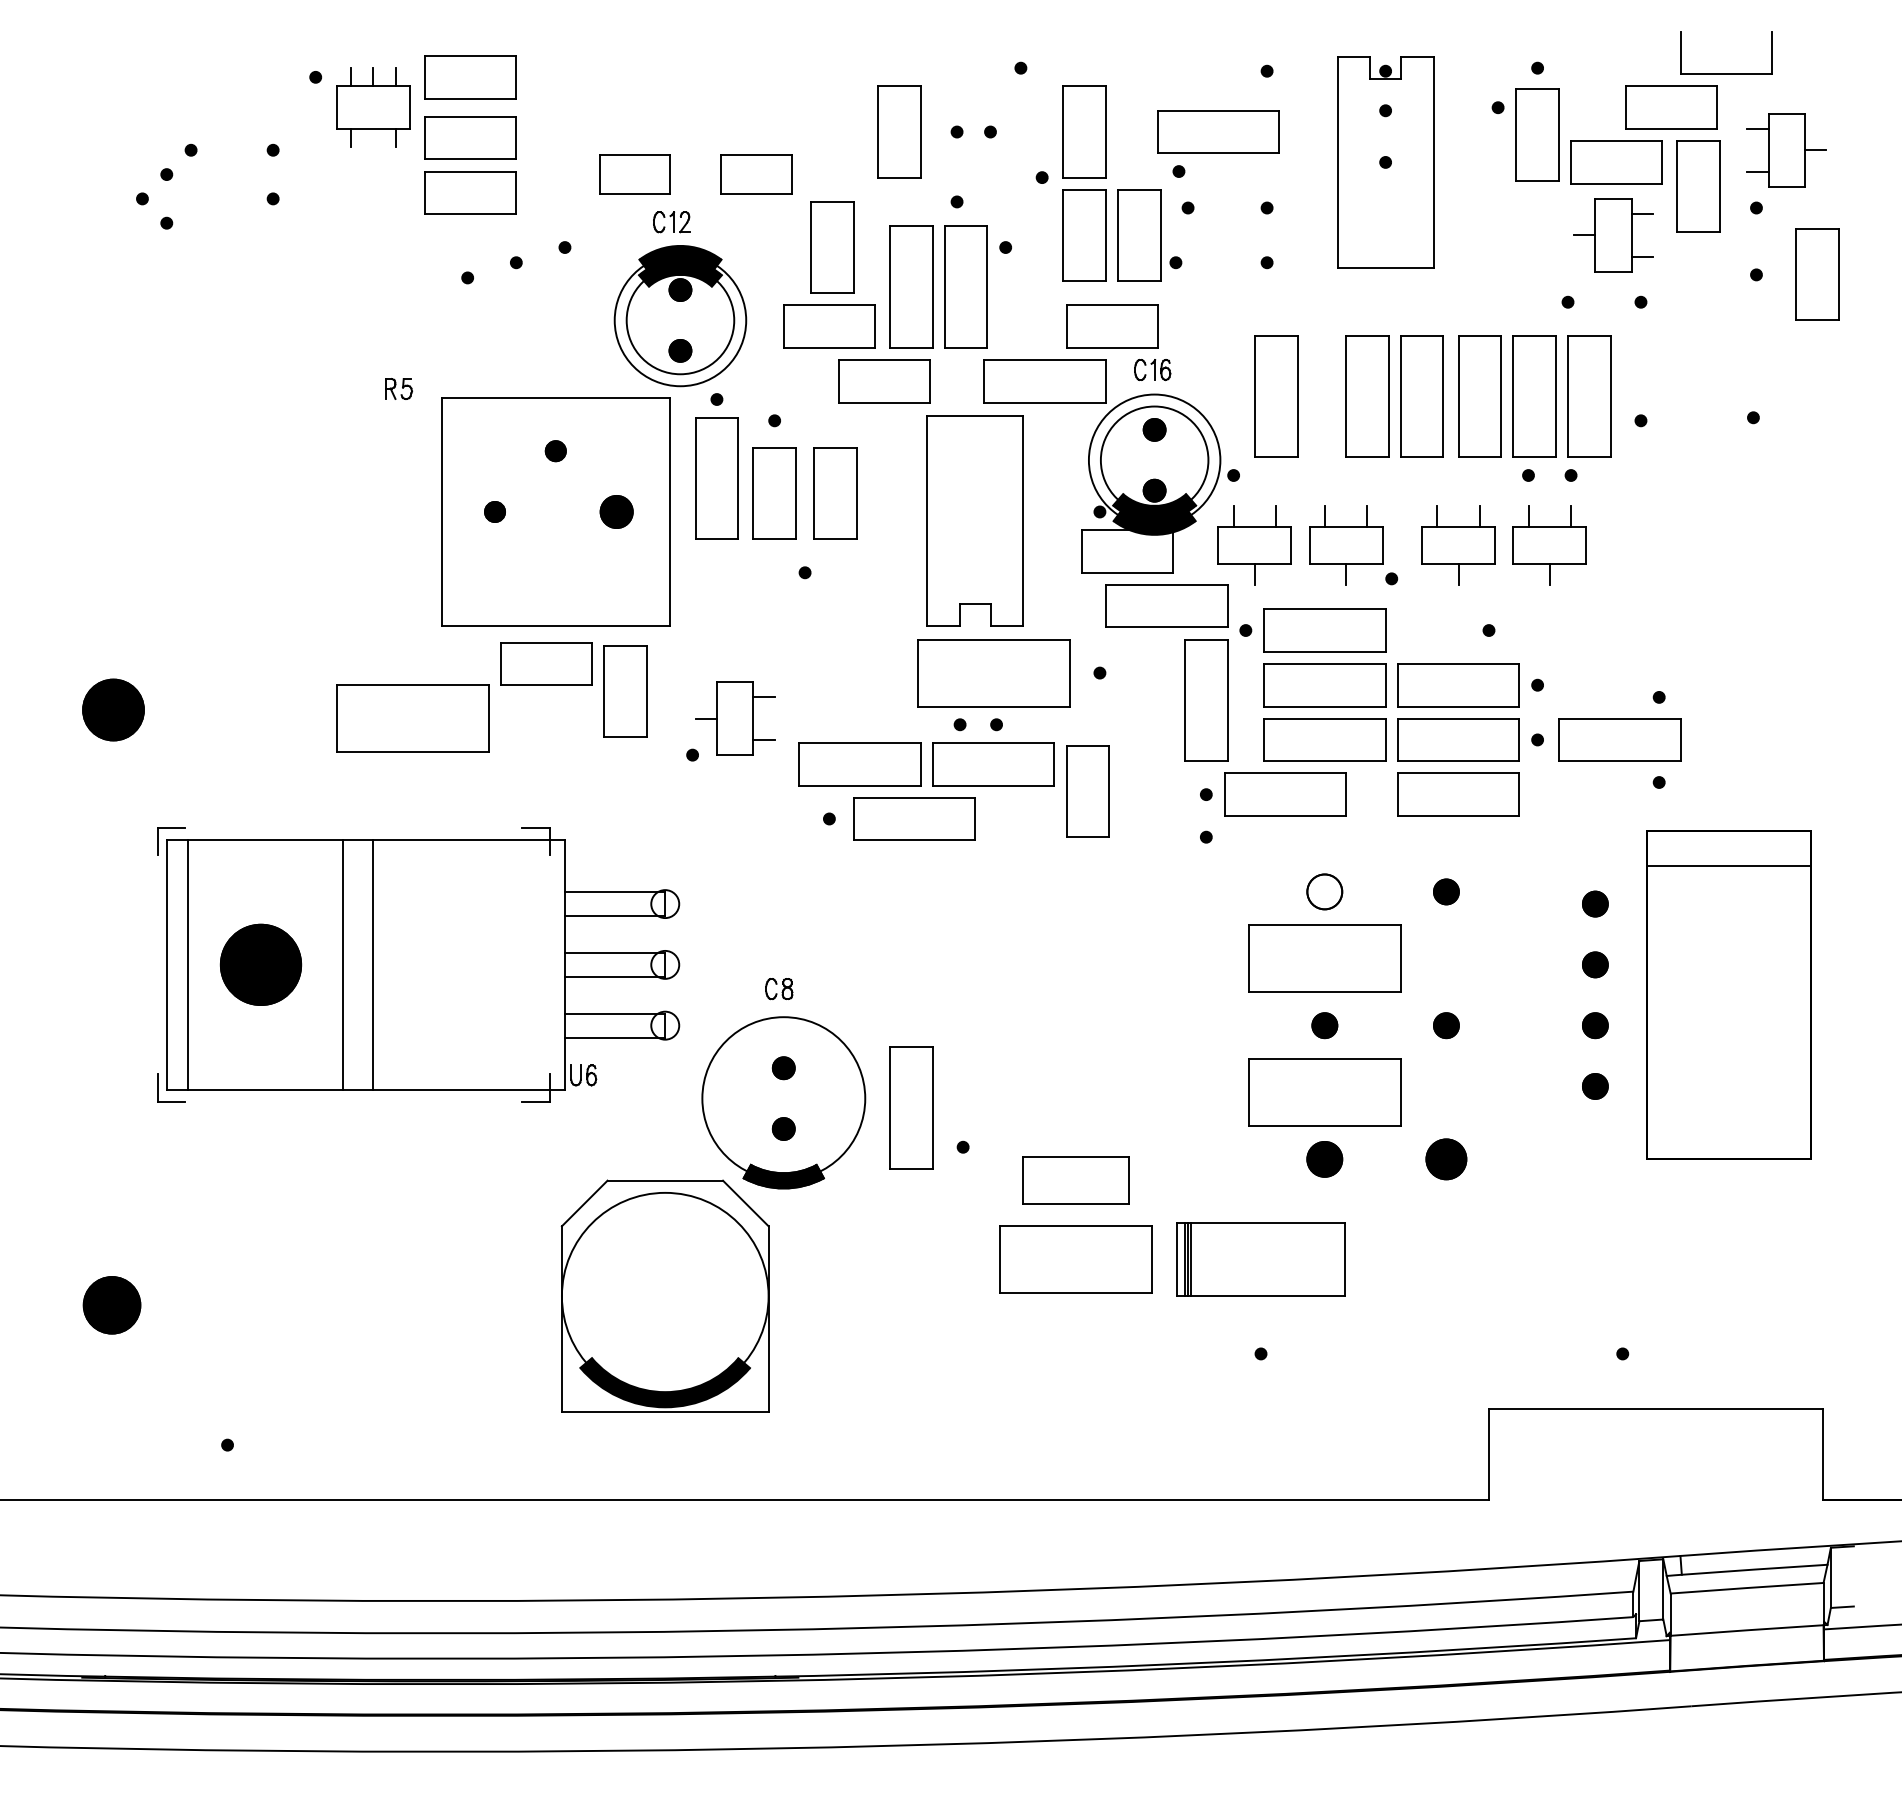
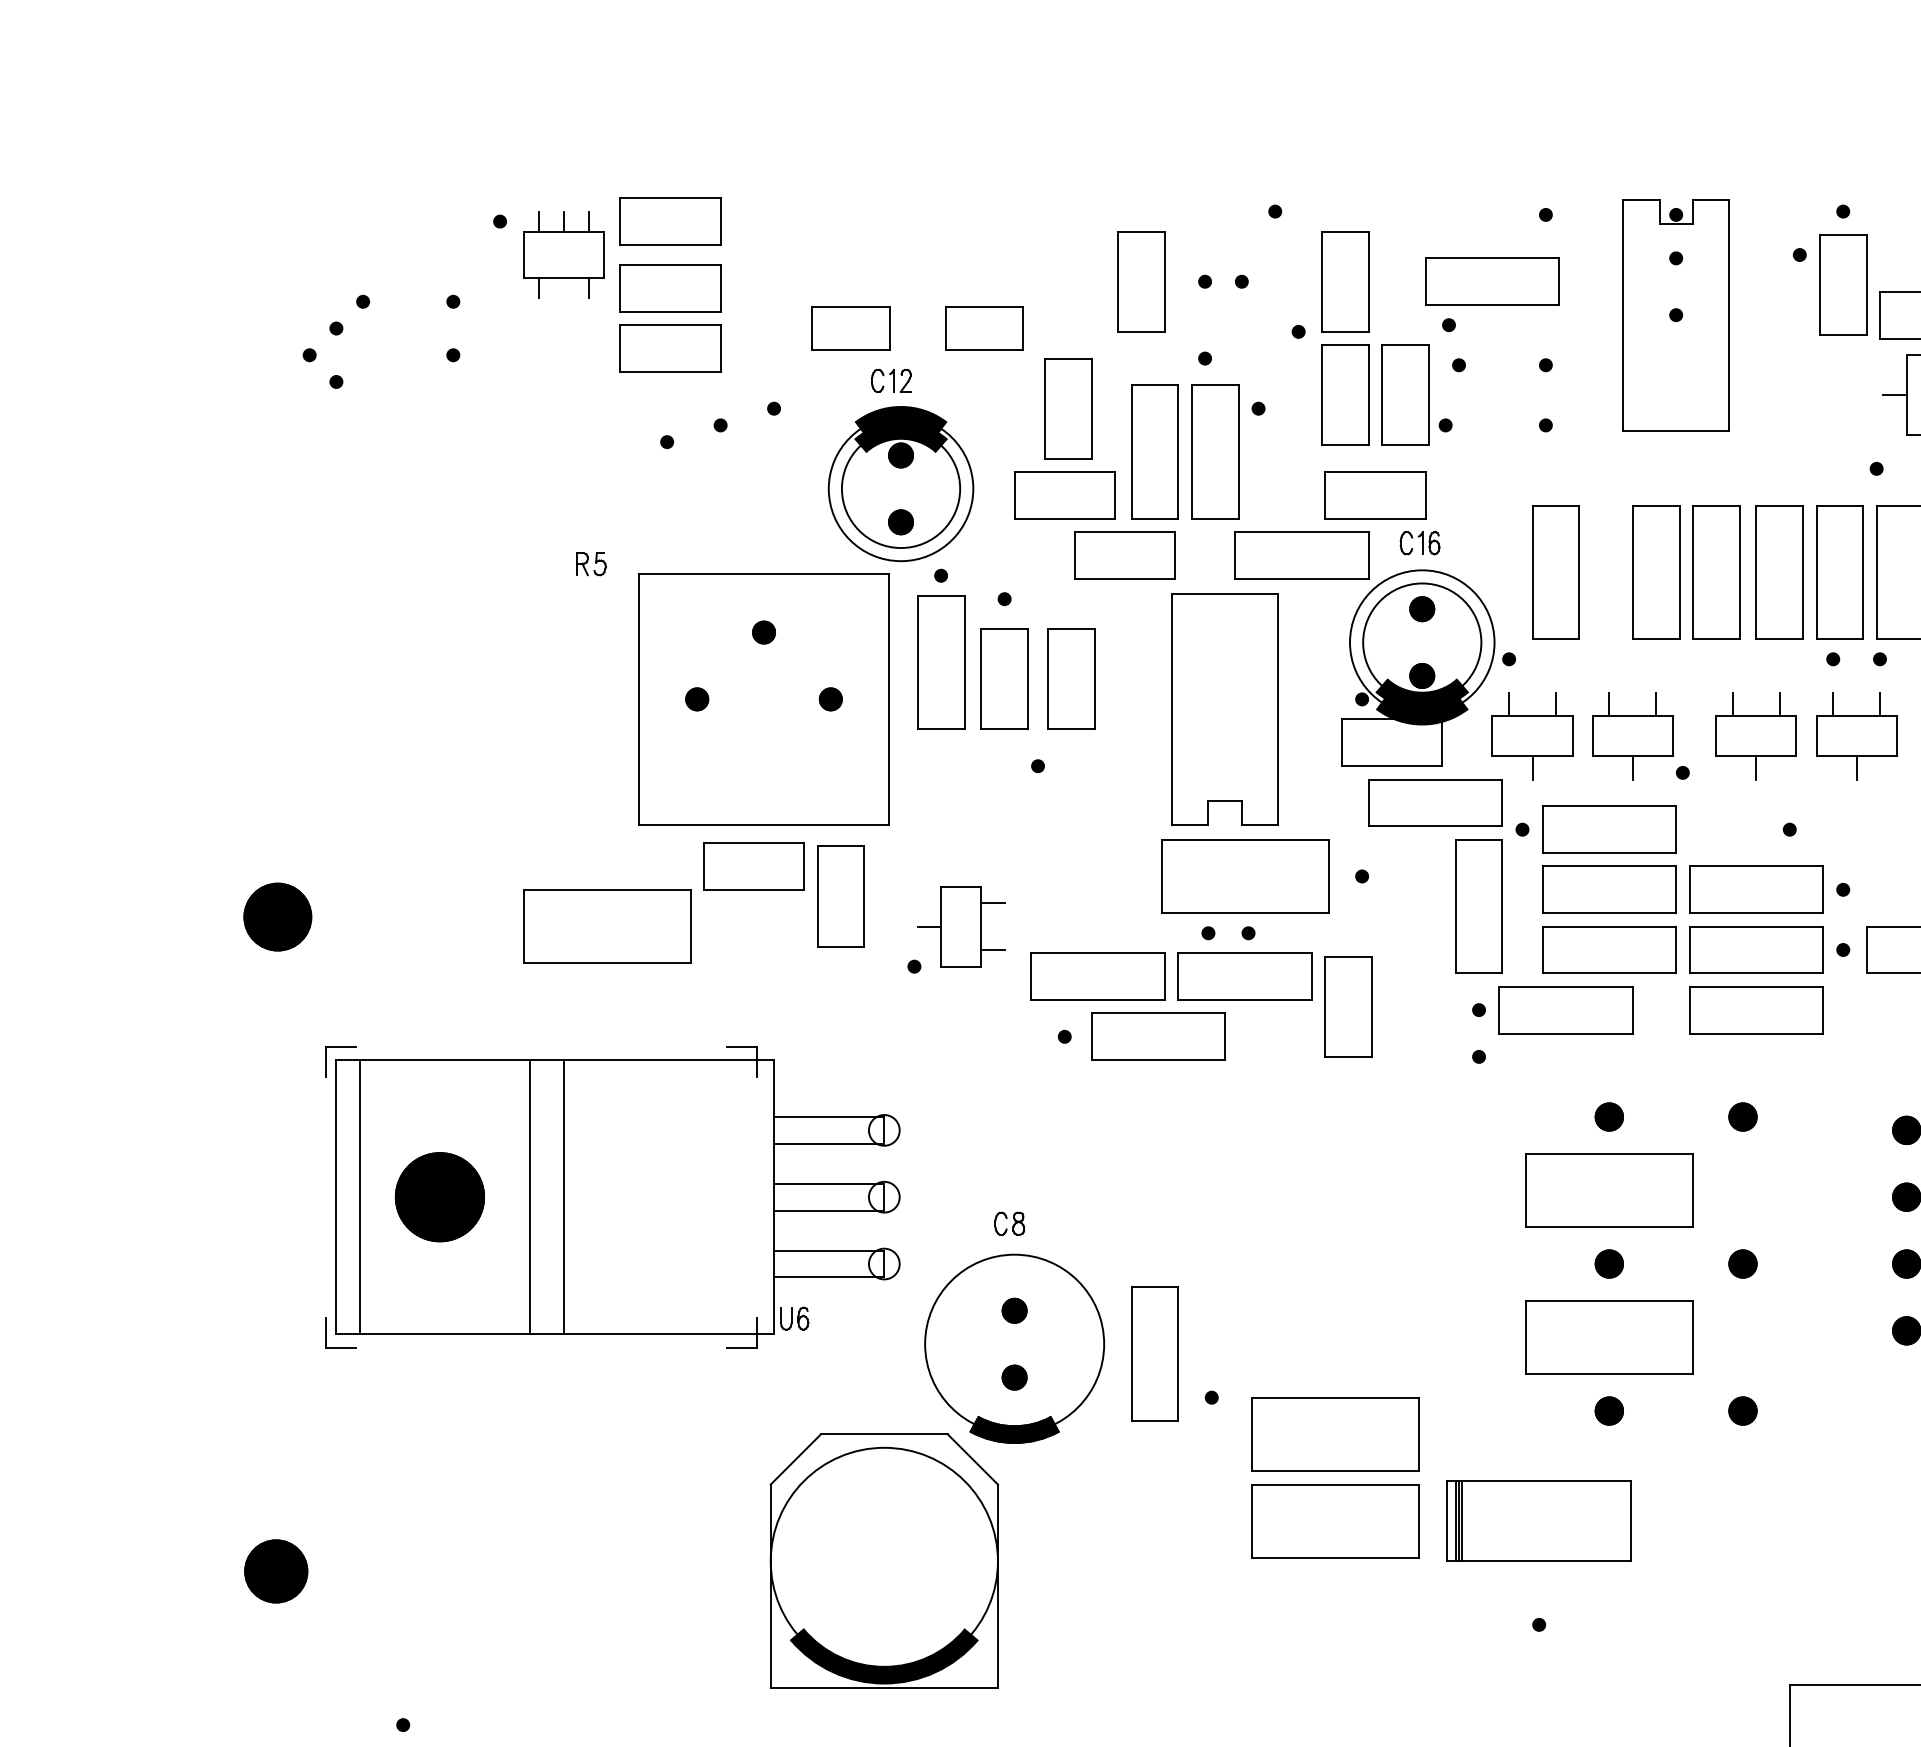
part: (616, 511) -> (830, 698), size x0.62
part: (1324, 891) -> (1608, 1116), size x0.71
part: (1324, 1159) -> (1608, 1411), size x0.71
part: (1446, 1159) -> (1743, 1411), size x0.62
part: (1075, 1180) -> (1335, 1434), size x1.43

